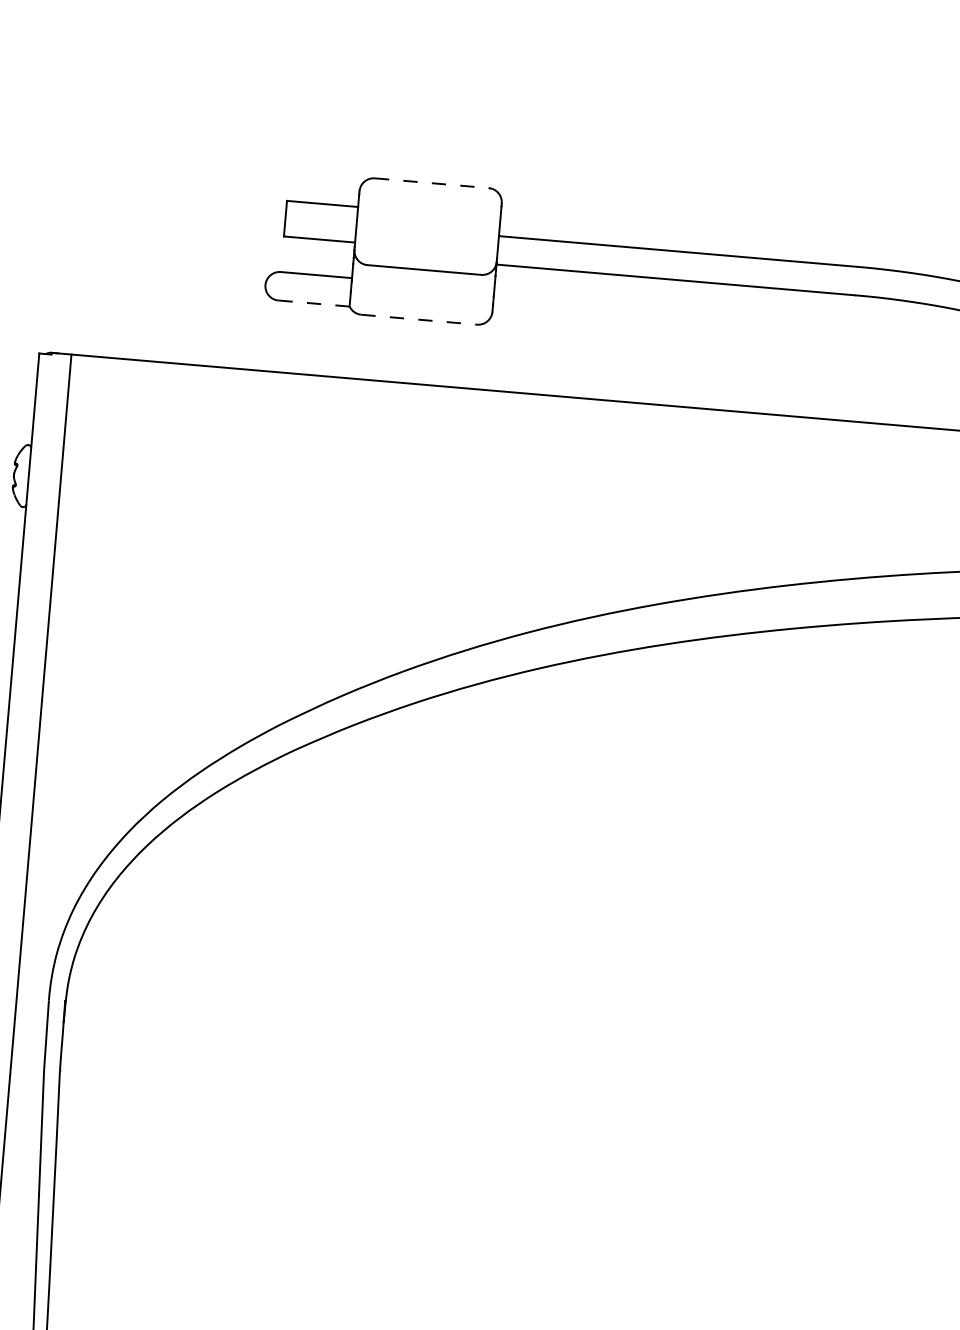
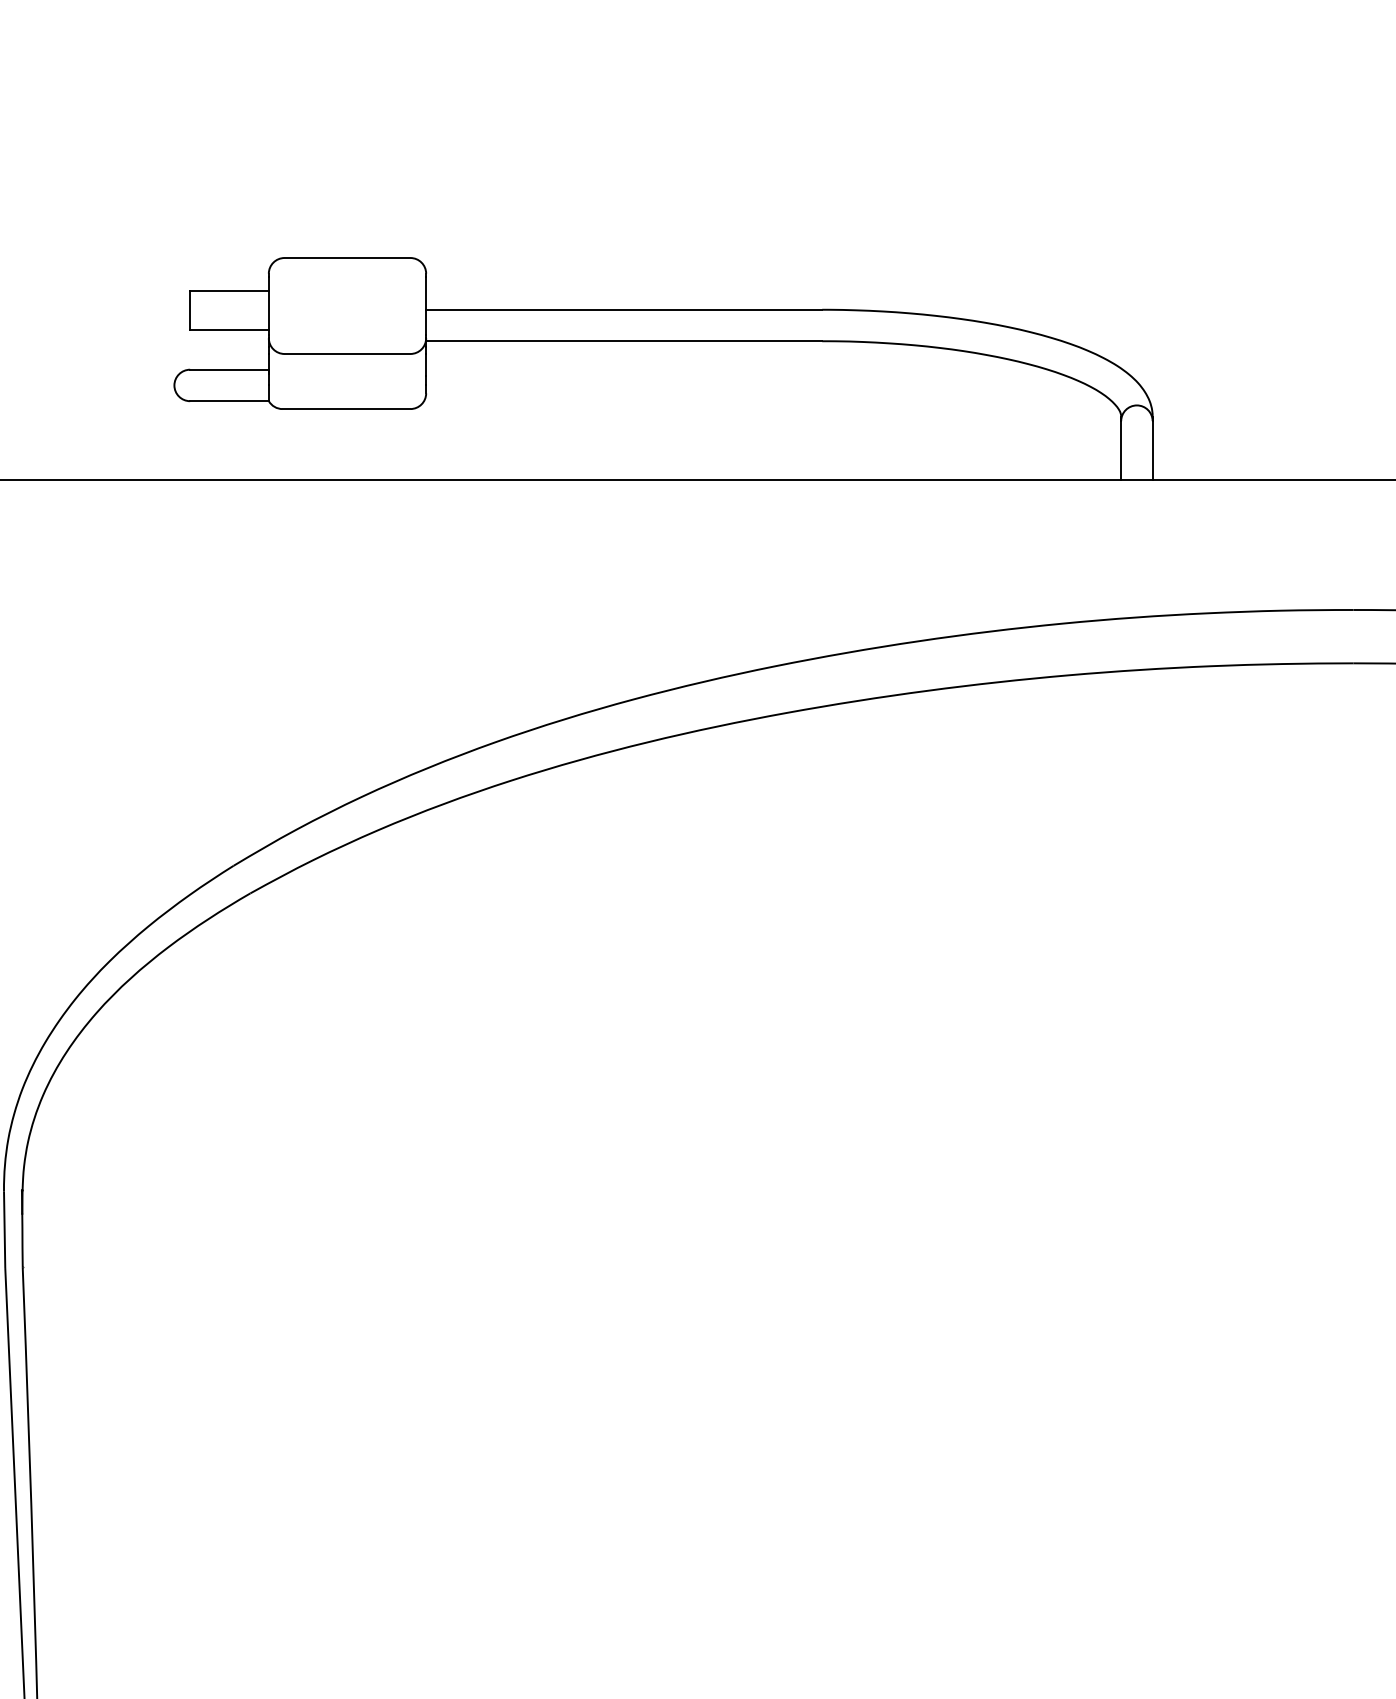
line: (431, 183) -> (347, 258), dashed -> solid
line: (314, 303) -> (229, 401), dashed -> solid
line: (419, 320) -> (346, 409), dashed -> solid

